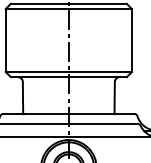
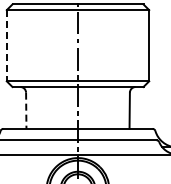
line: (5, 40) -> (6, 45), solid -> dashed
line: (23, 98) -> (26, 111), solid -> dashed

